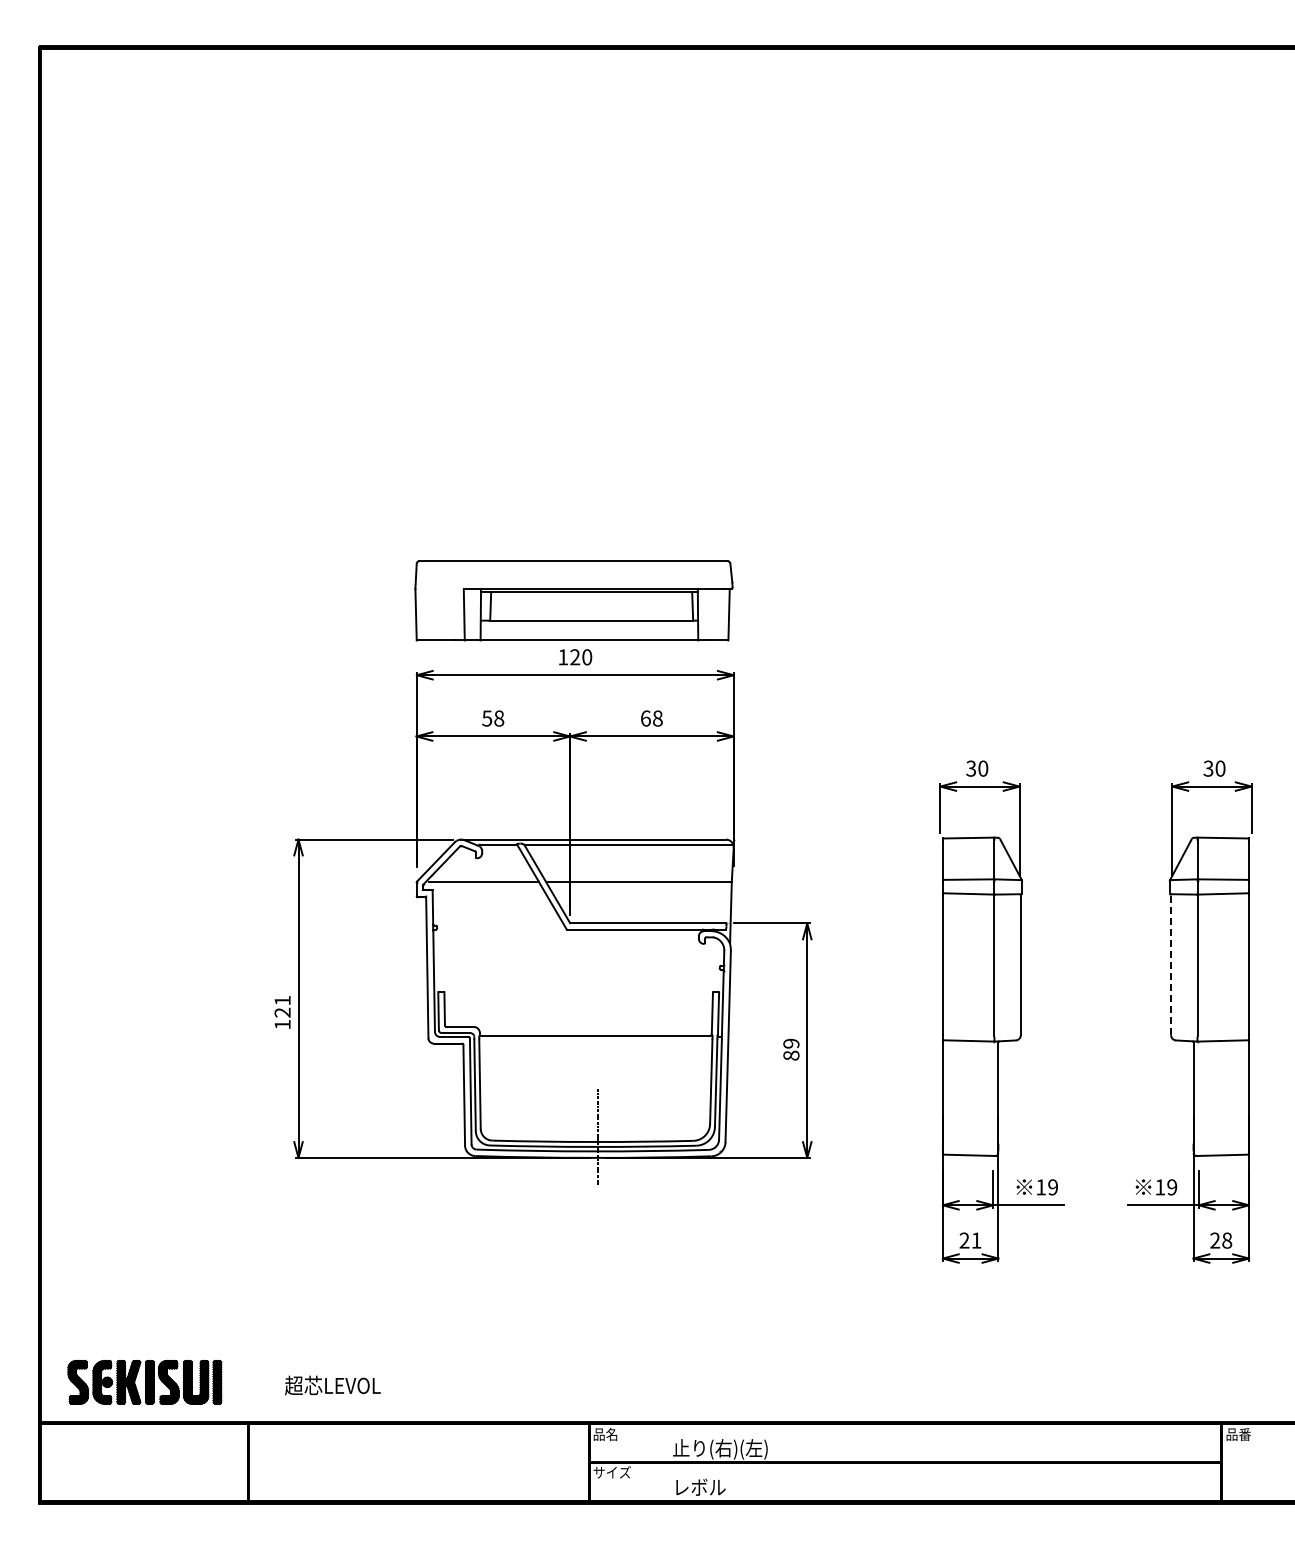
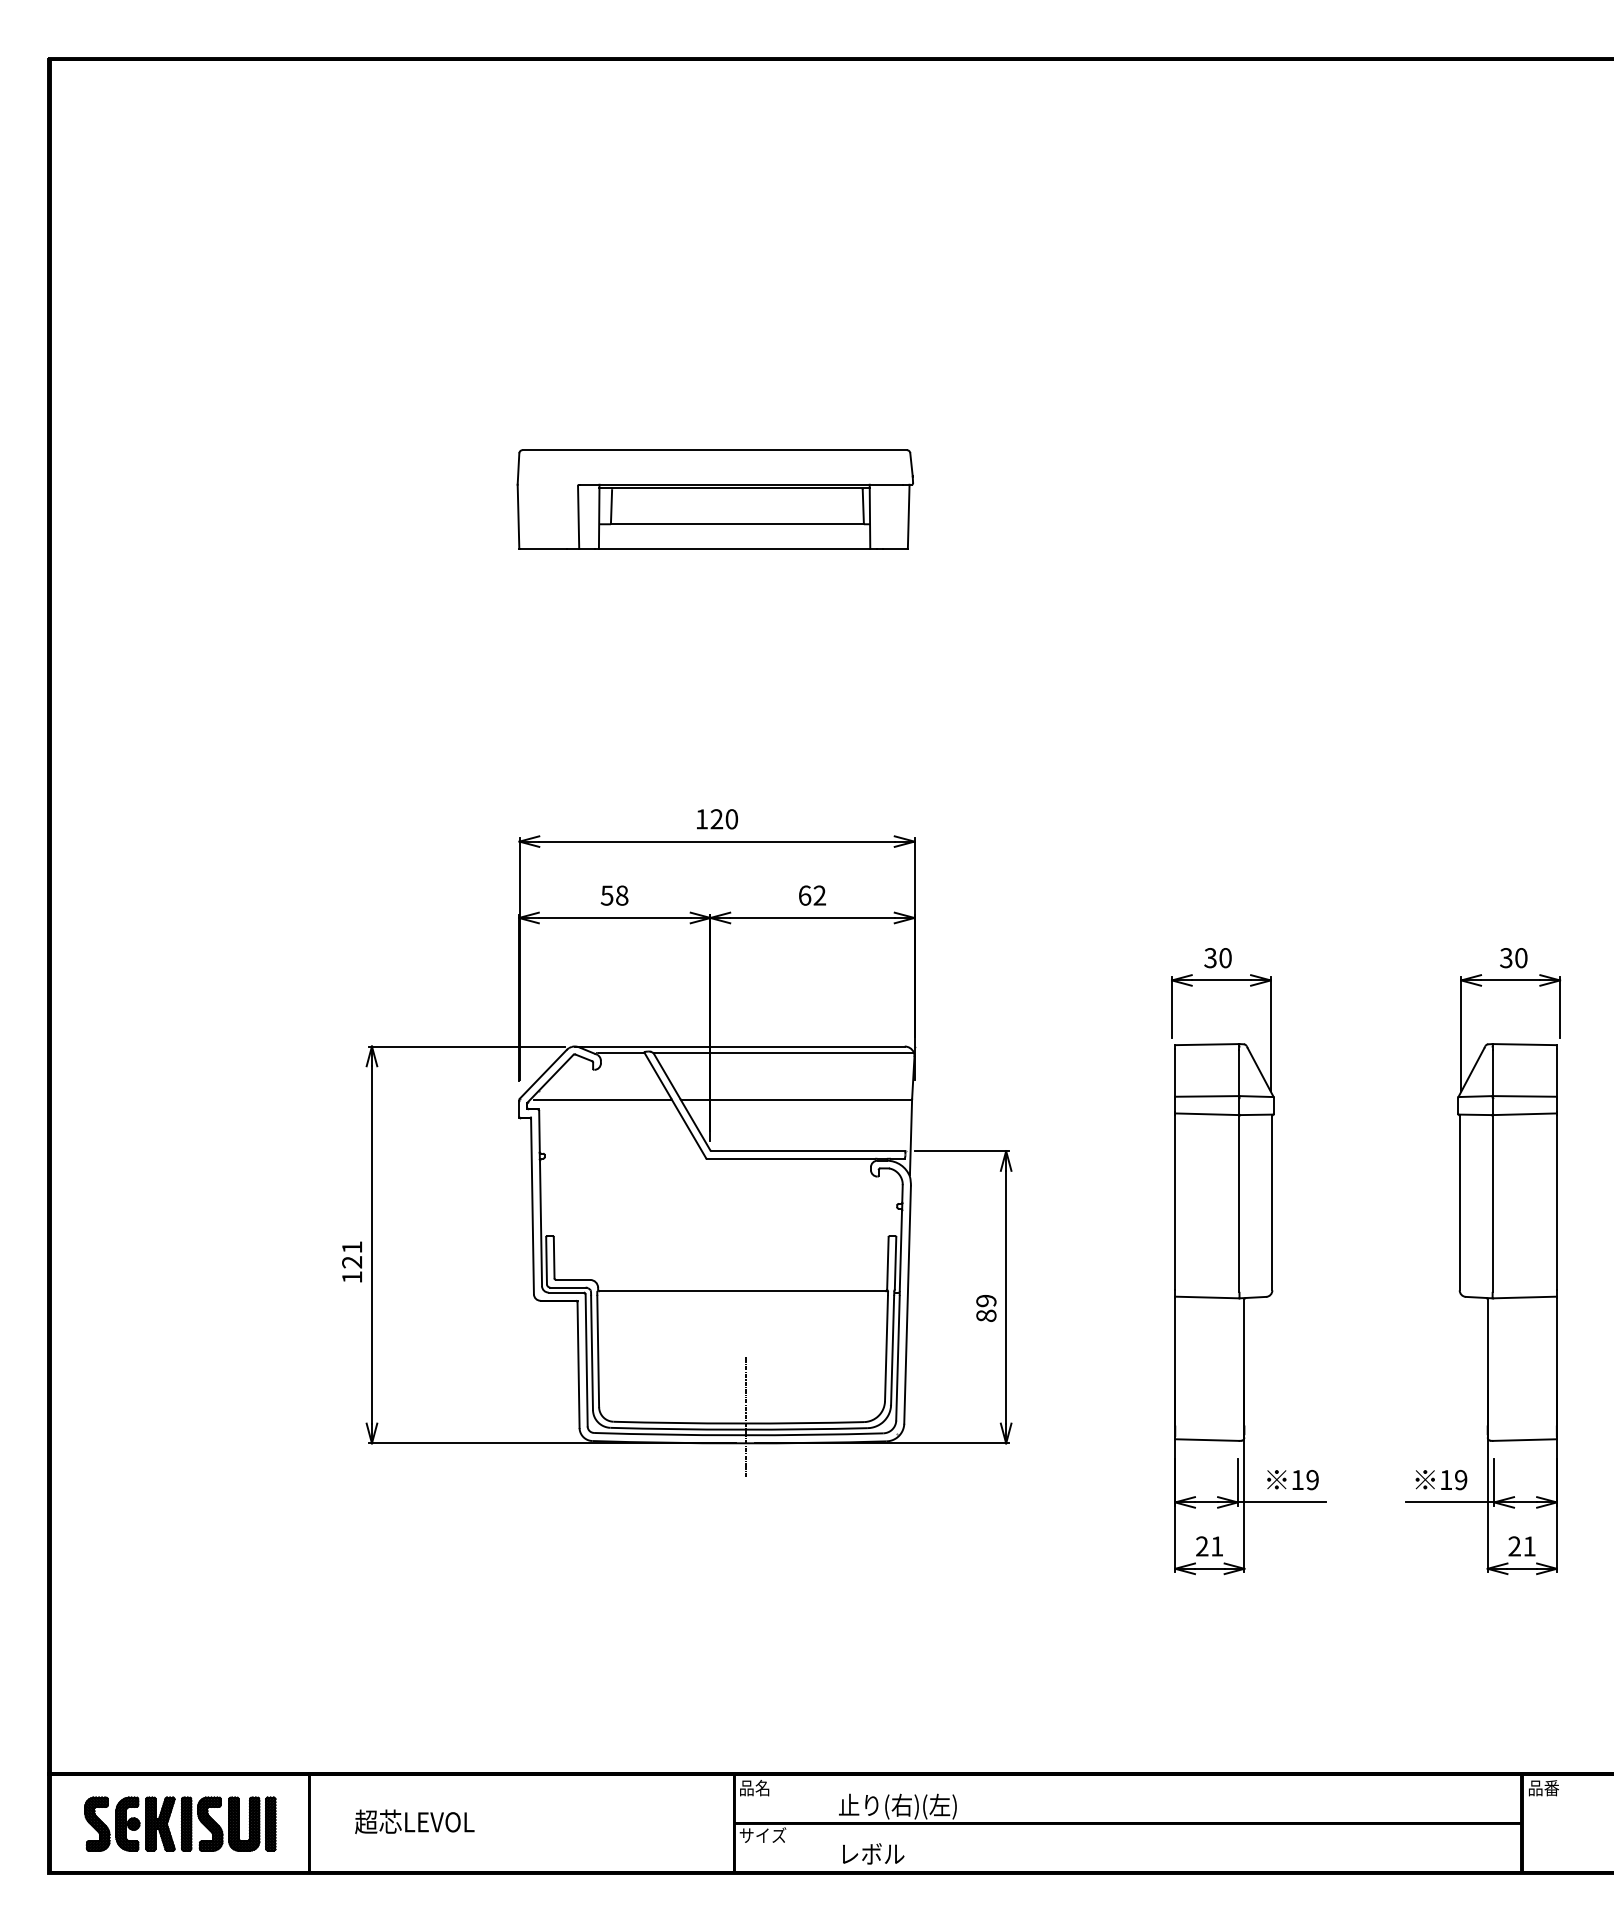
part: (573, 600) -> (714, 499), moved
text: (657, 718) -> (819, 895), 68 -> 62
line: (1171, 965) -> (1460, 1203), dashed -> solid
text: (1227, 1240) -> (1530, 1546), 28 -> 21
part: (144, 1381) -> (179, 1823), moved
text: (332, 1385) -> (414, 1821), moved

